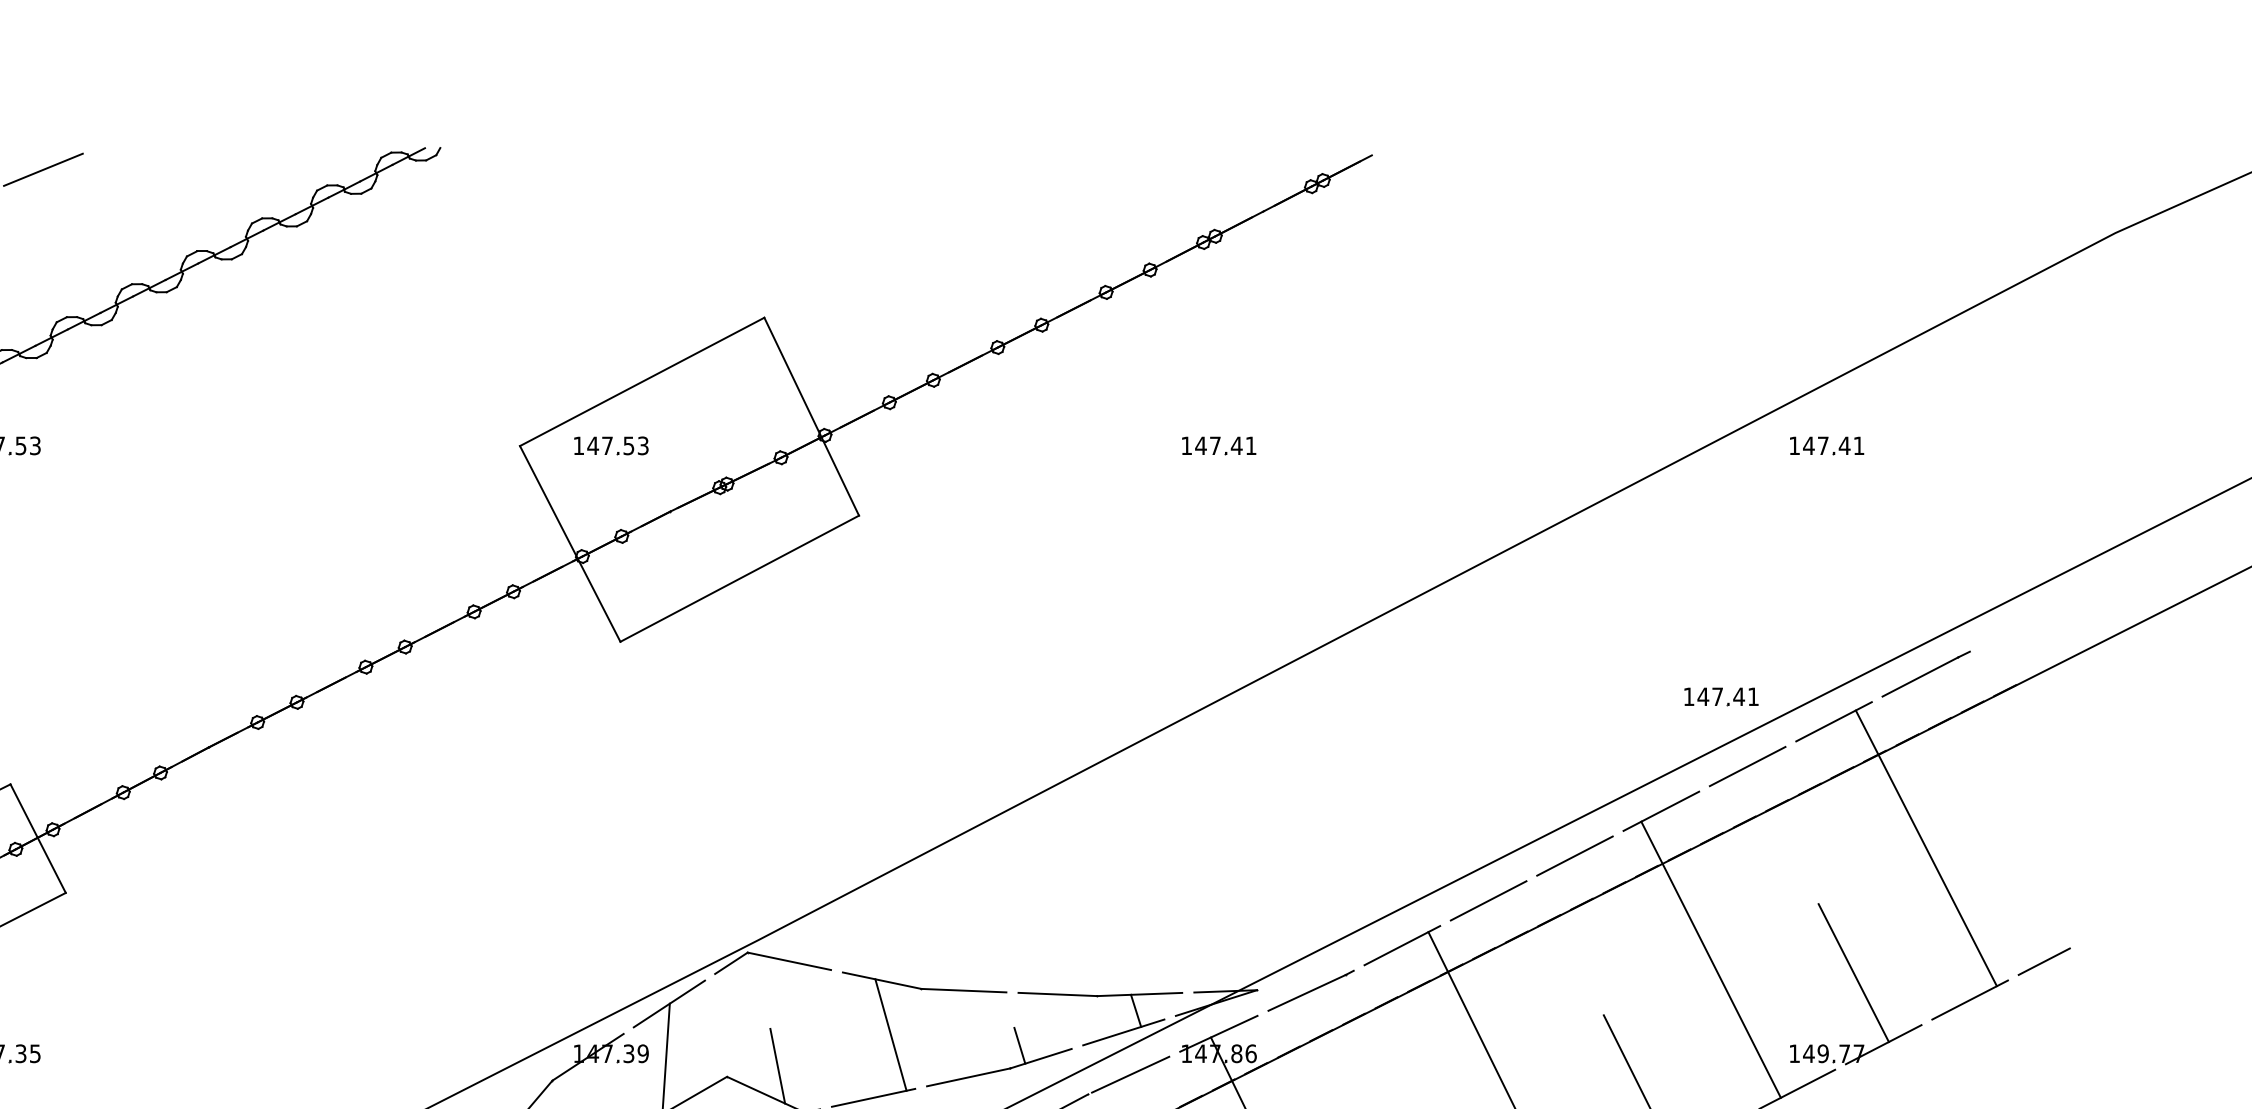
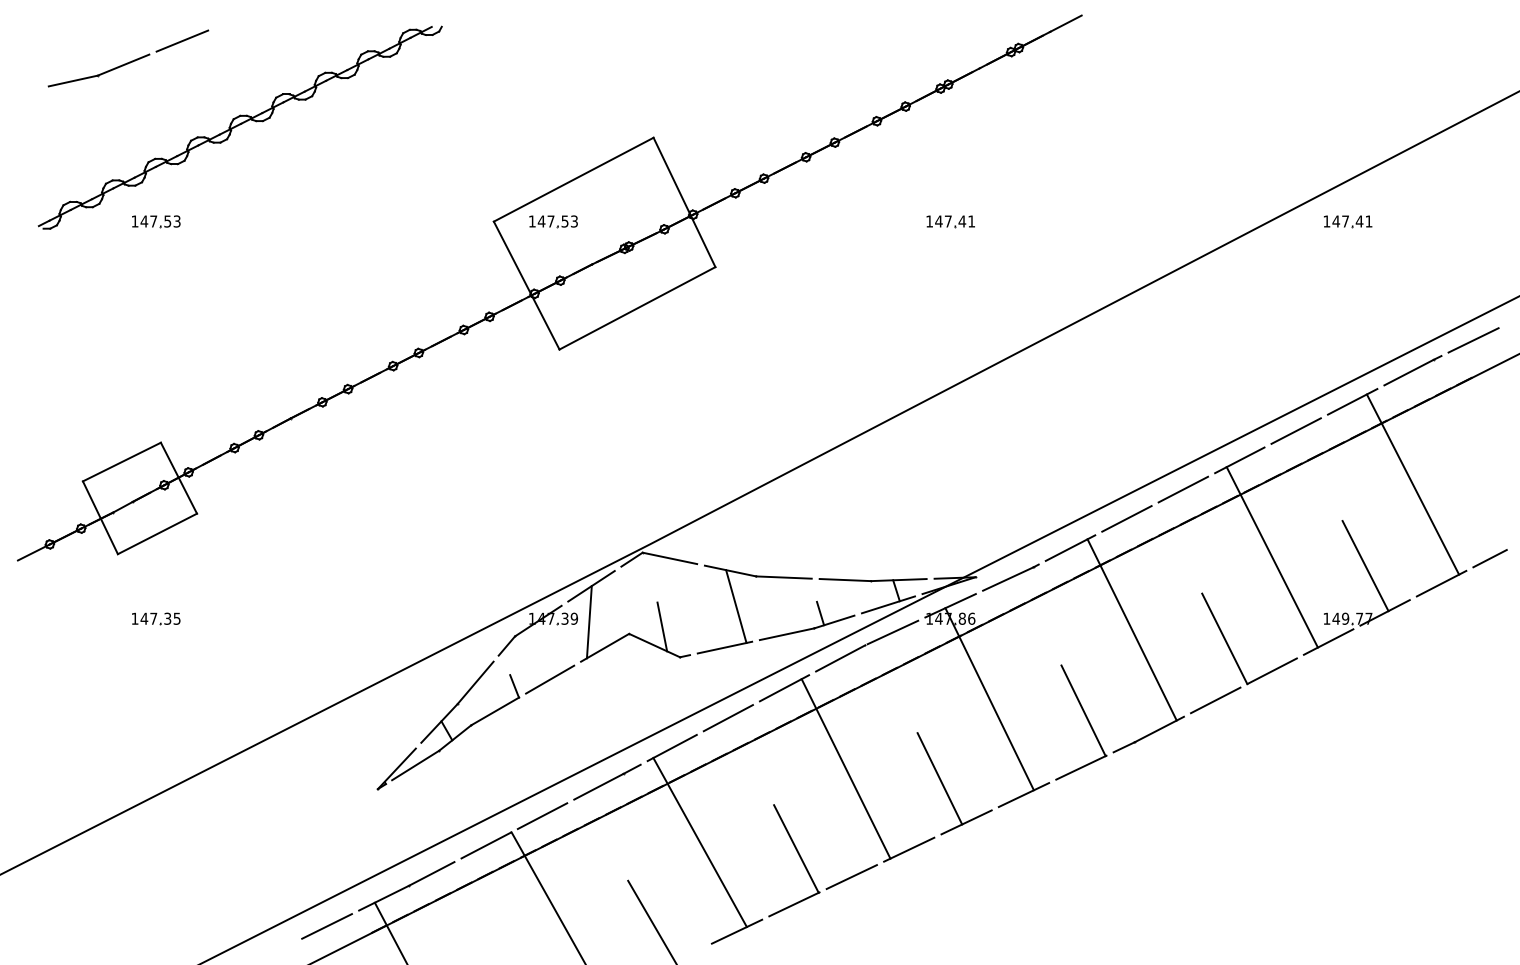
line: (1394, 142) -> (1065, 23), added
line: (2018, 627) -> (1473, 340), added
part: (1722, 696) -> (1279, 385), removed

